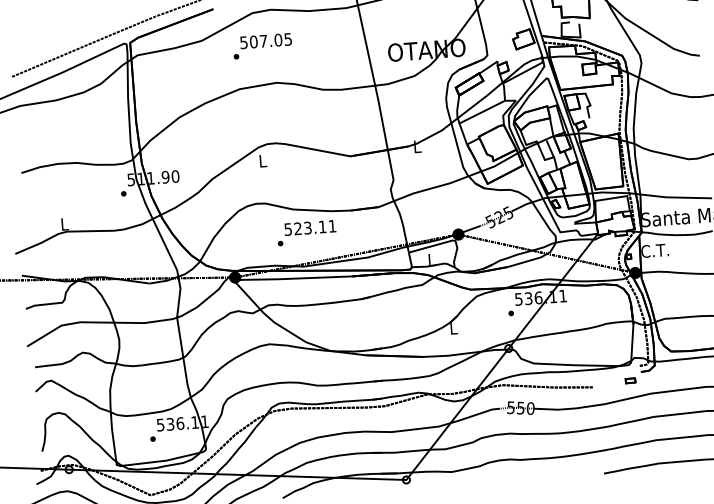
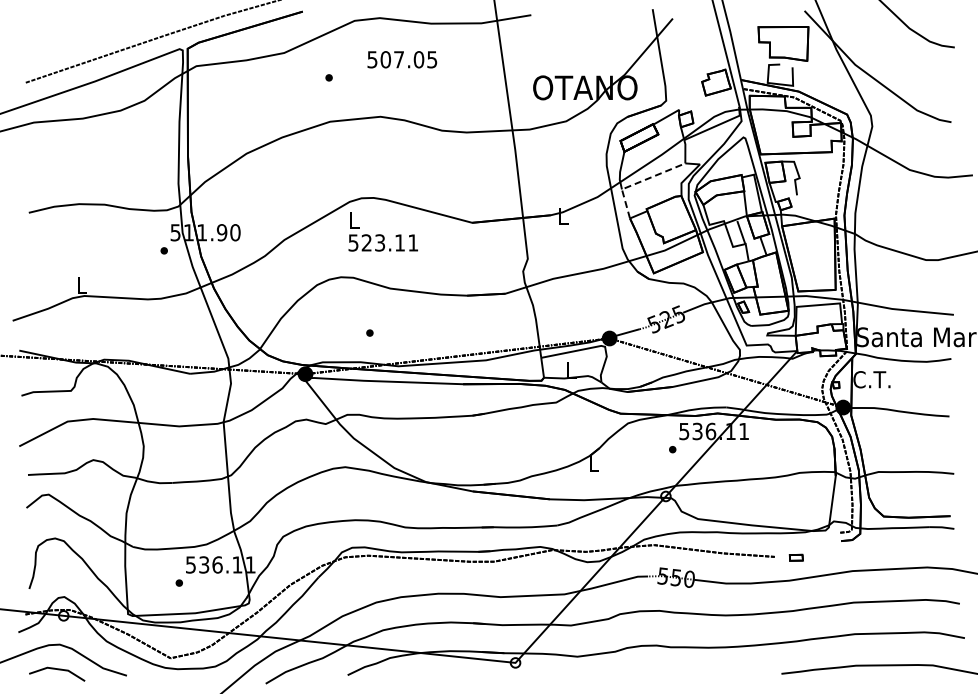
text: (266, 40) -> (402, 59), moved
line: (472, 117) -> (639, 182), solid -> dashed
text: (309, 227) -> (382, 242), moved
part: (629, 380) -> (795, 557), moved

